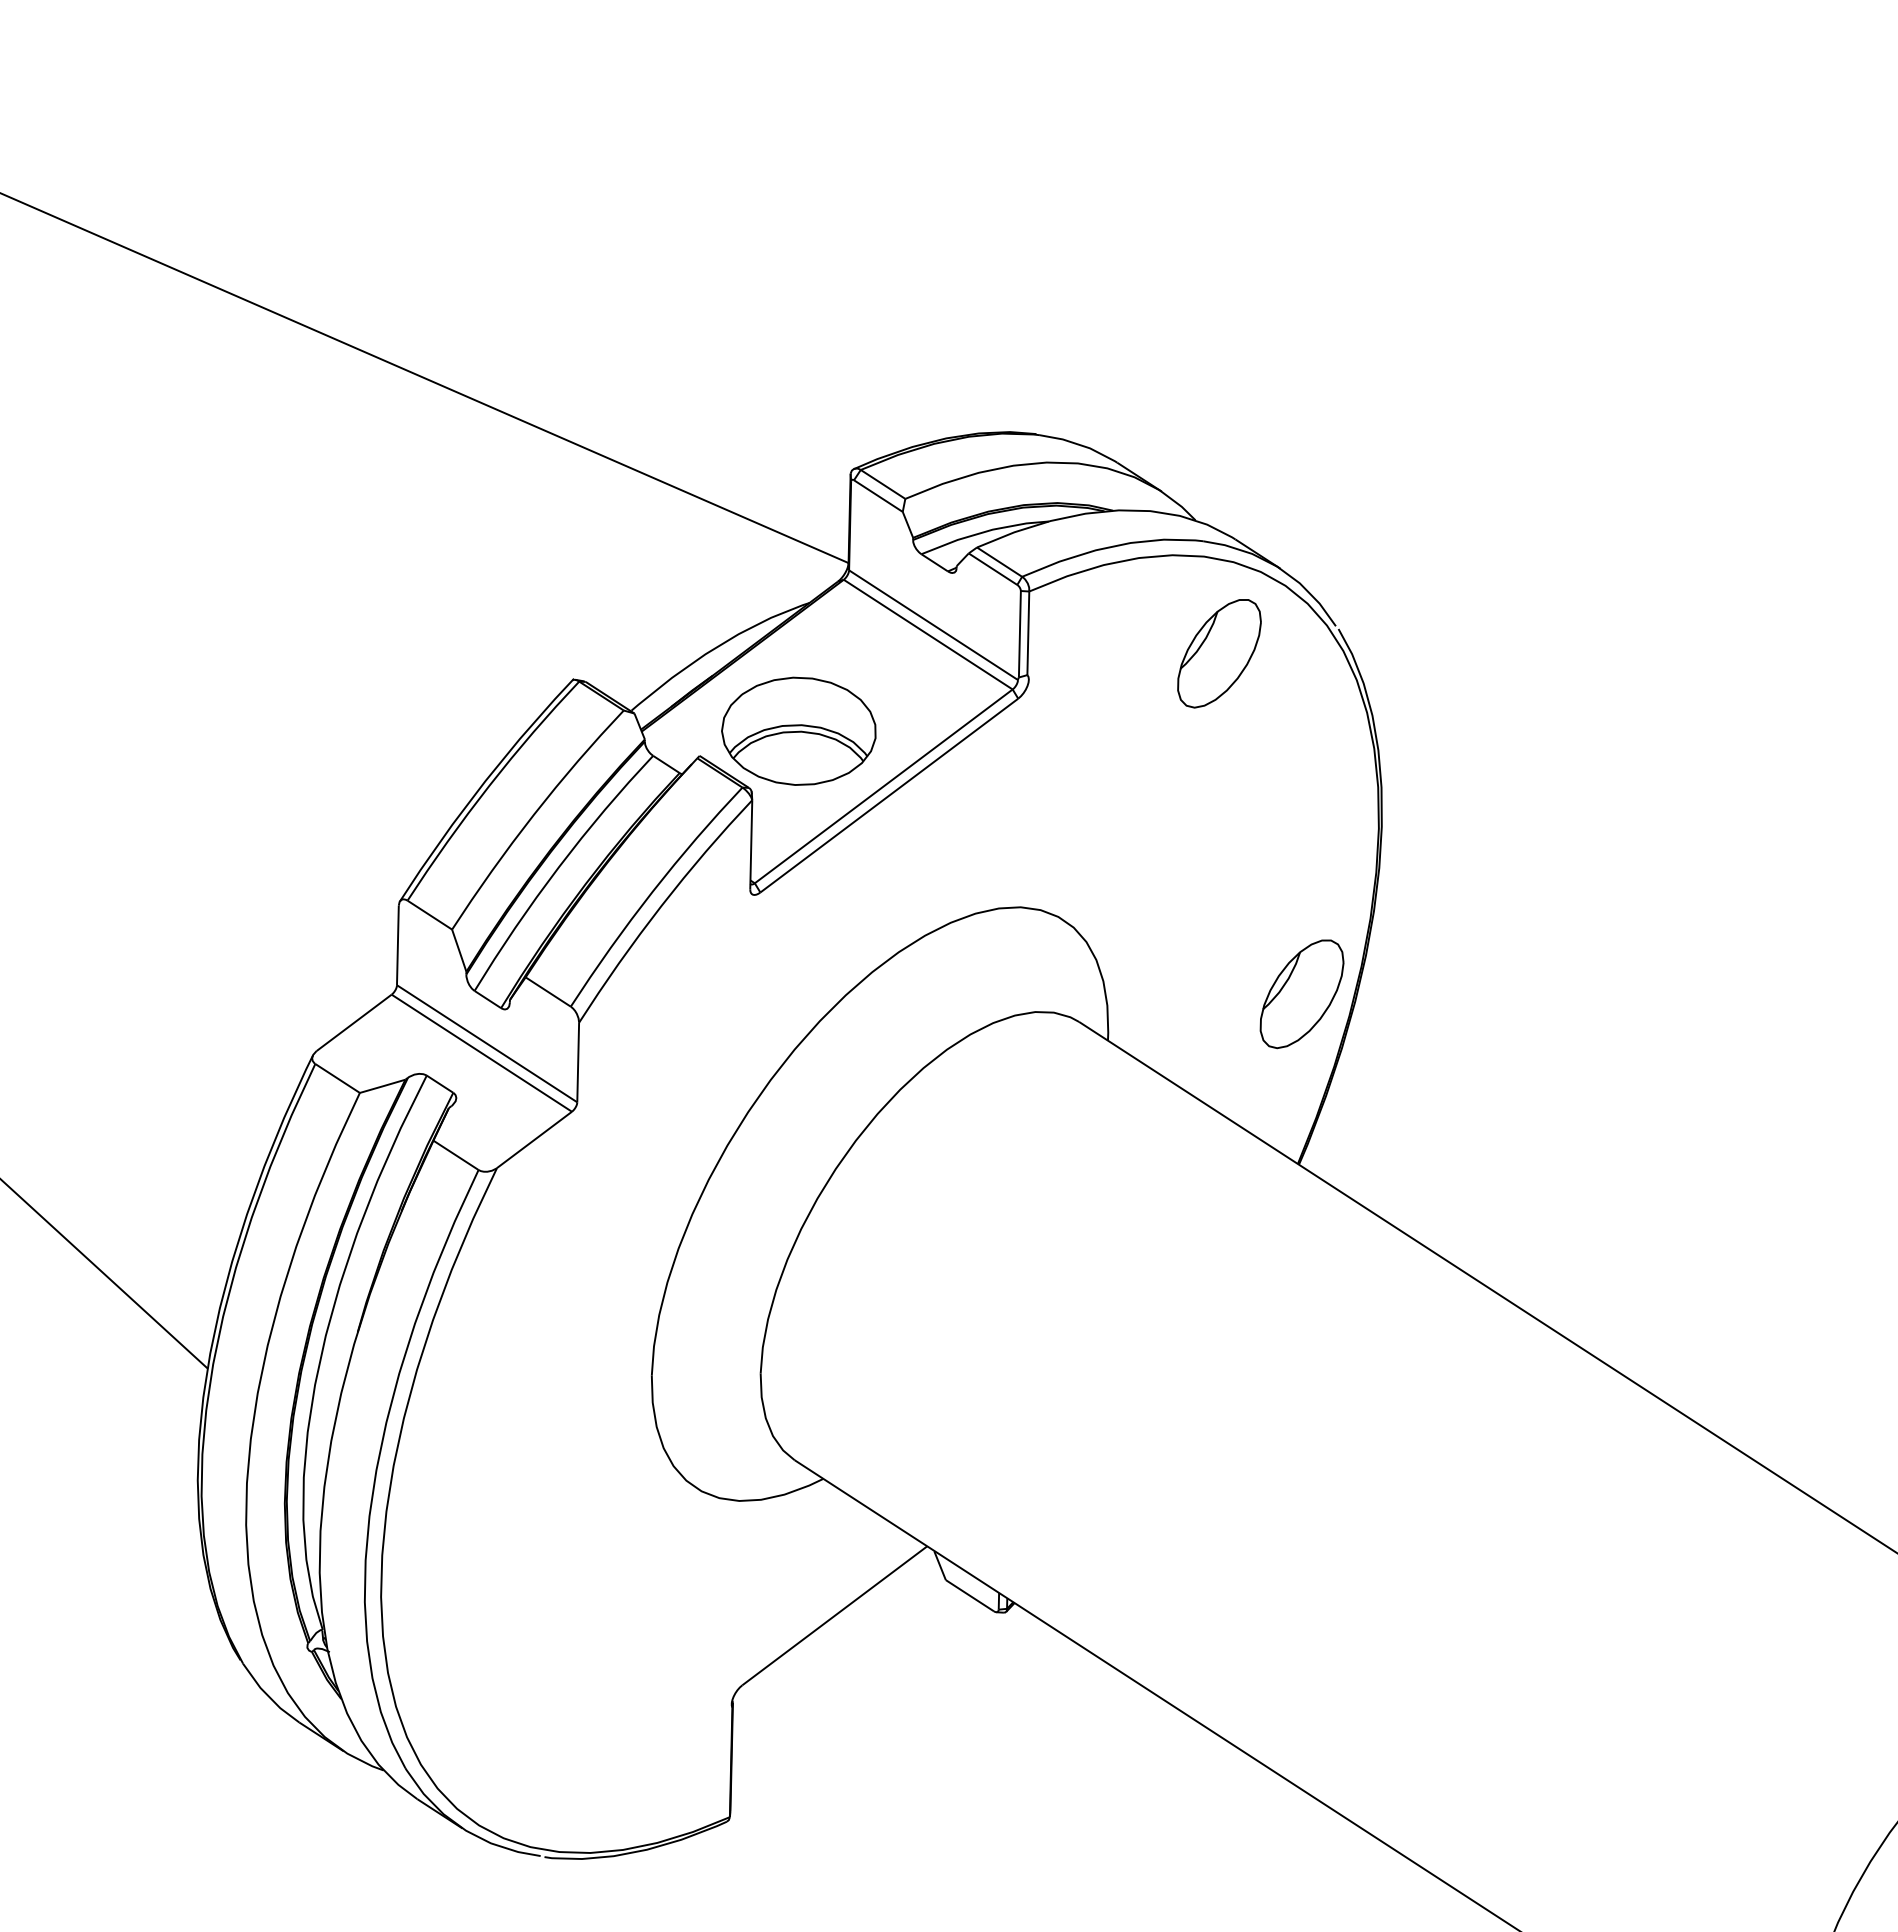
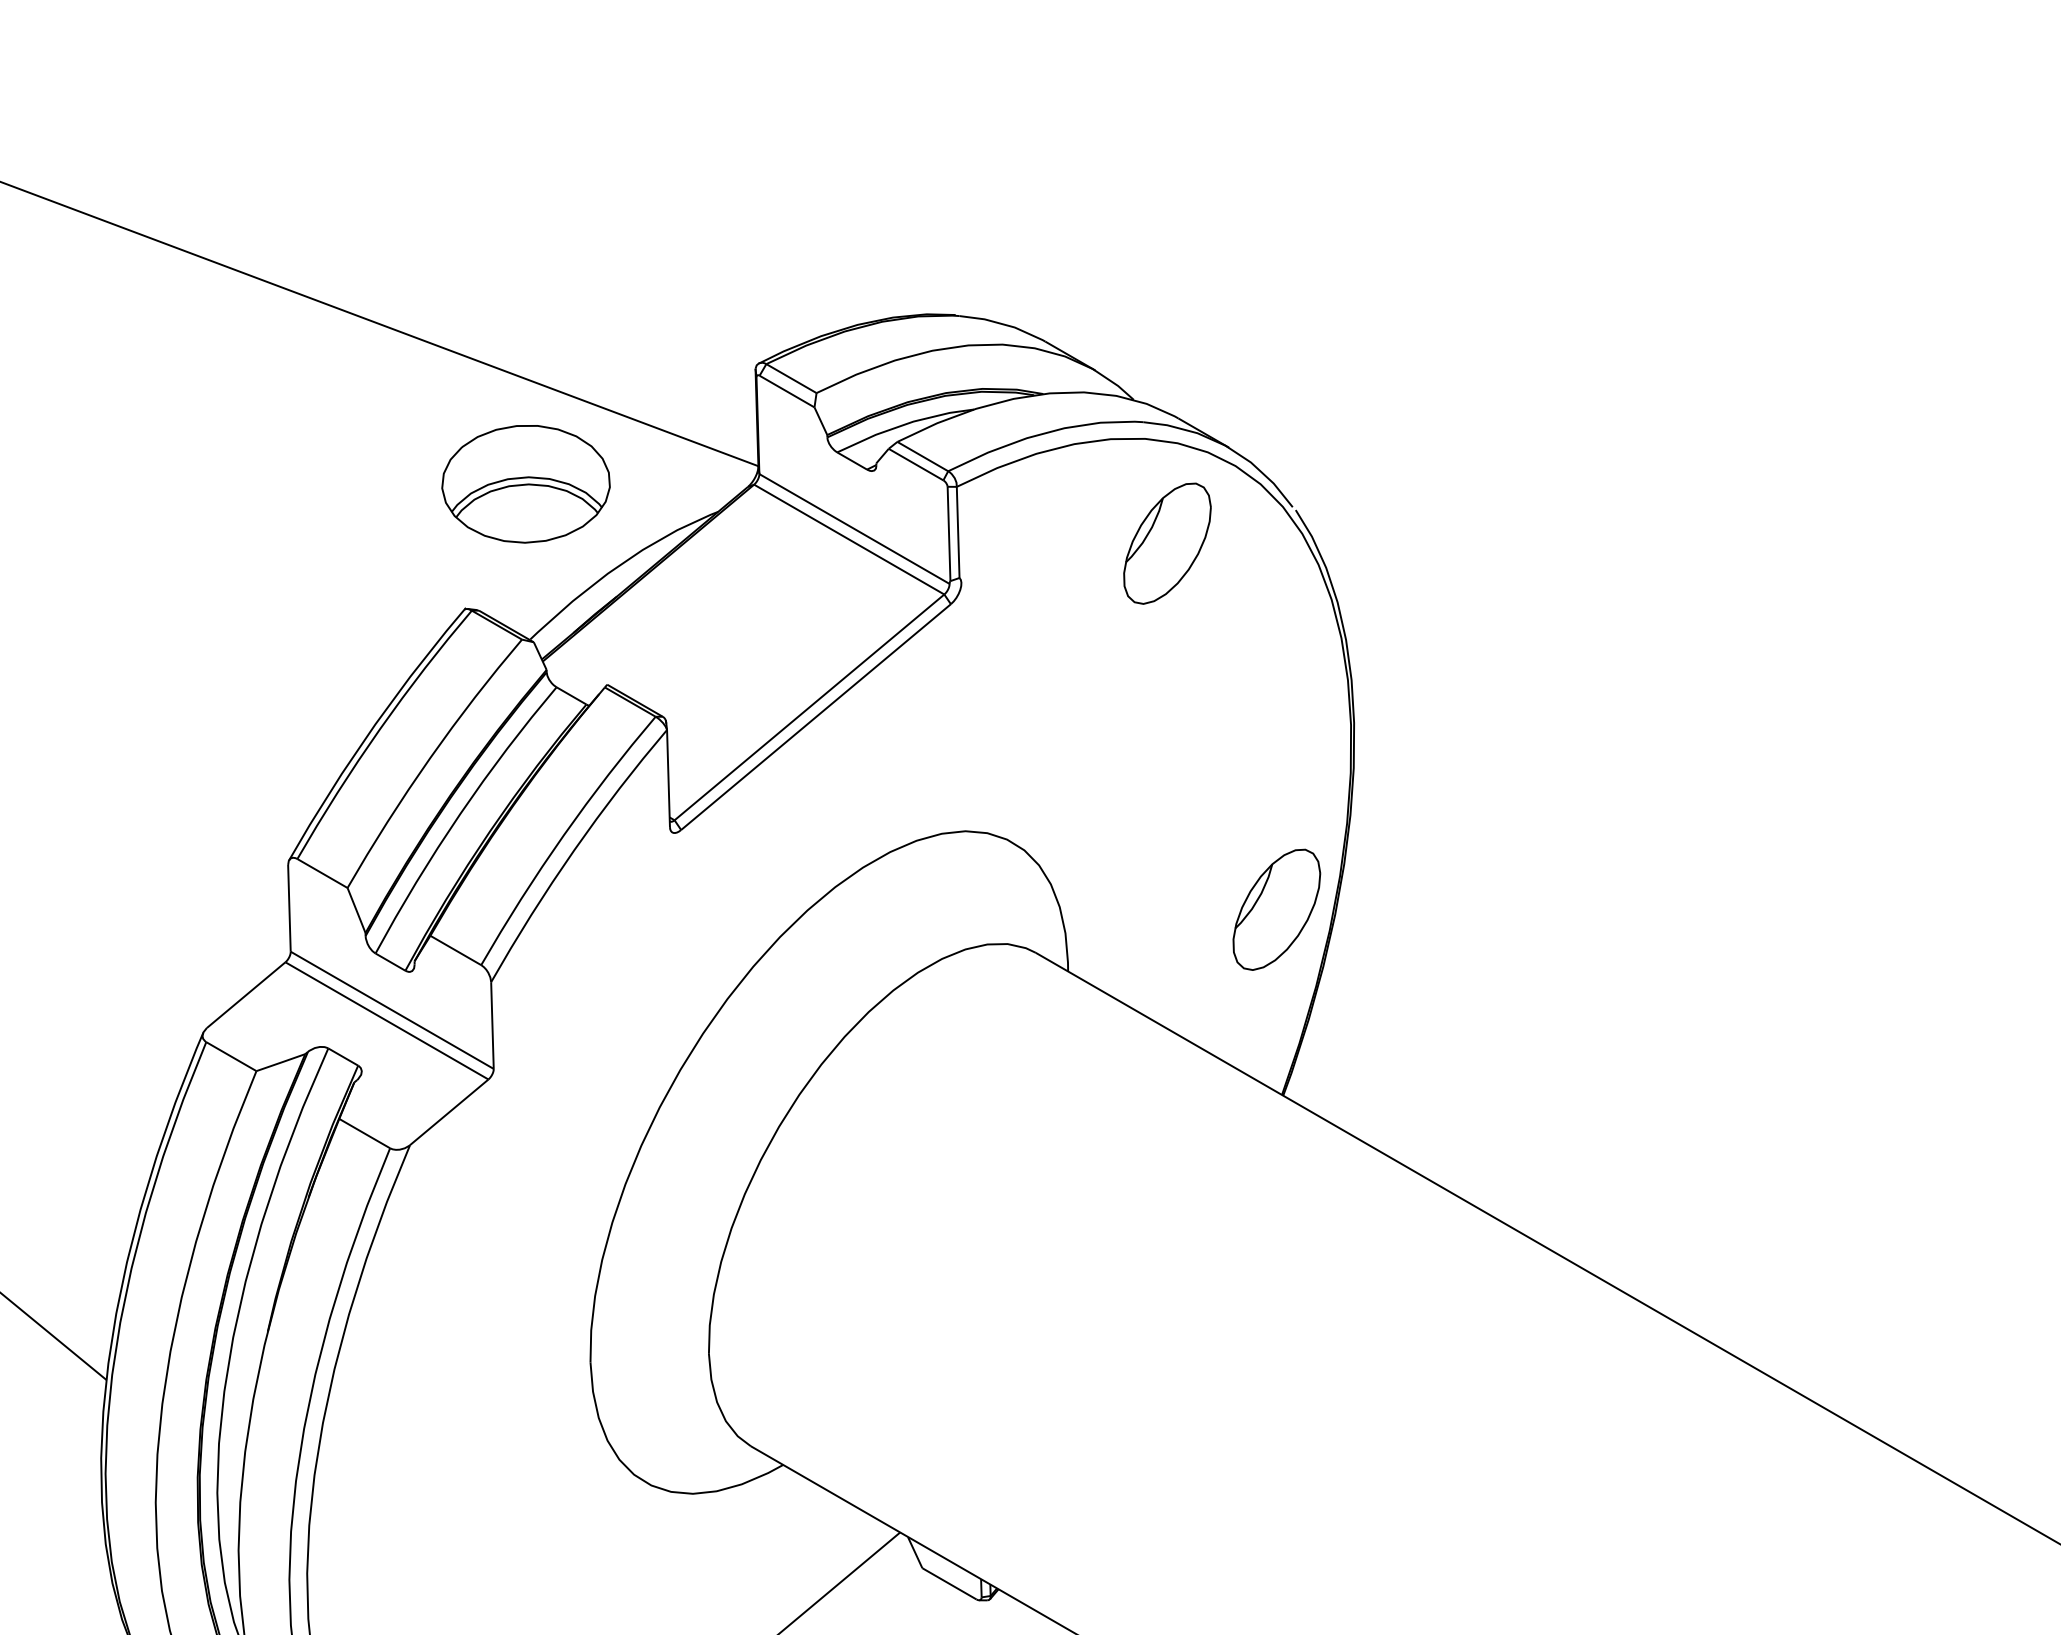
part: (798, 730) -> (525, 483), moved

